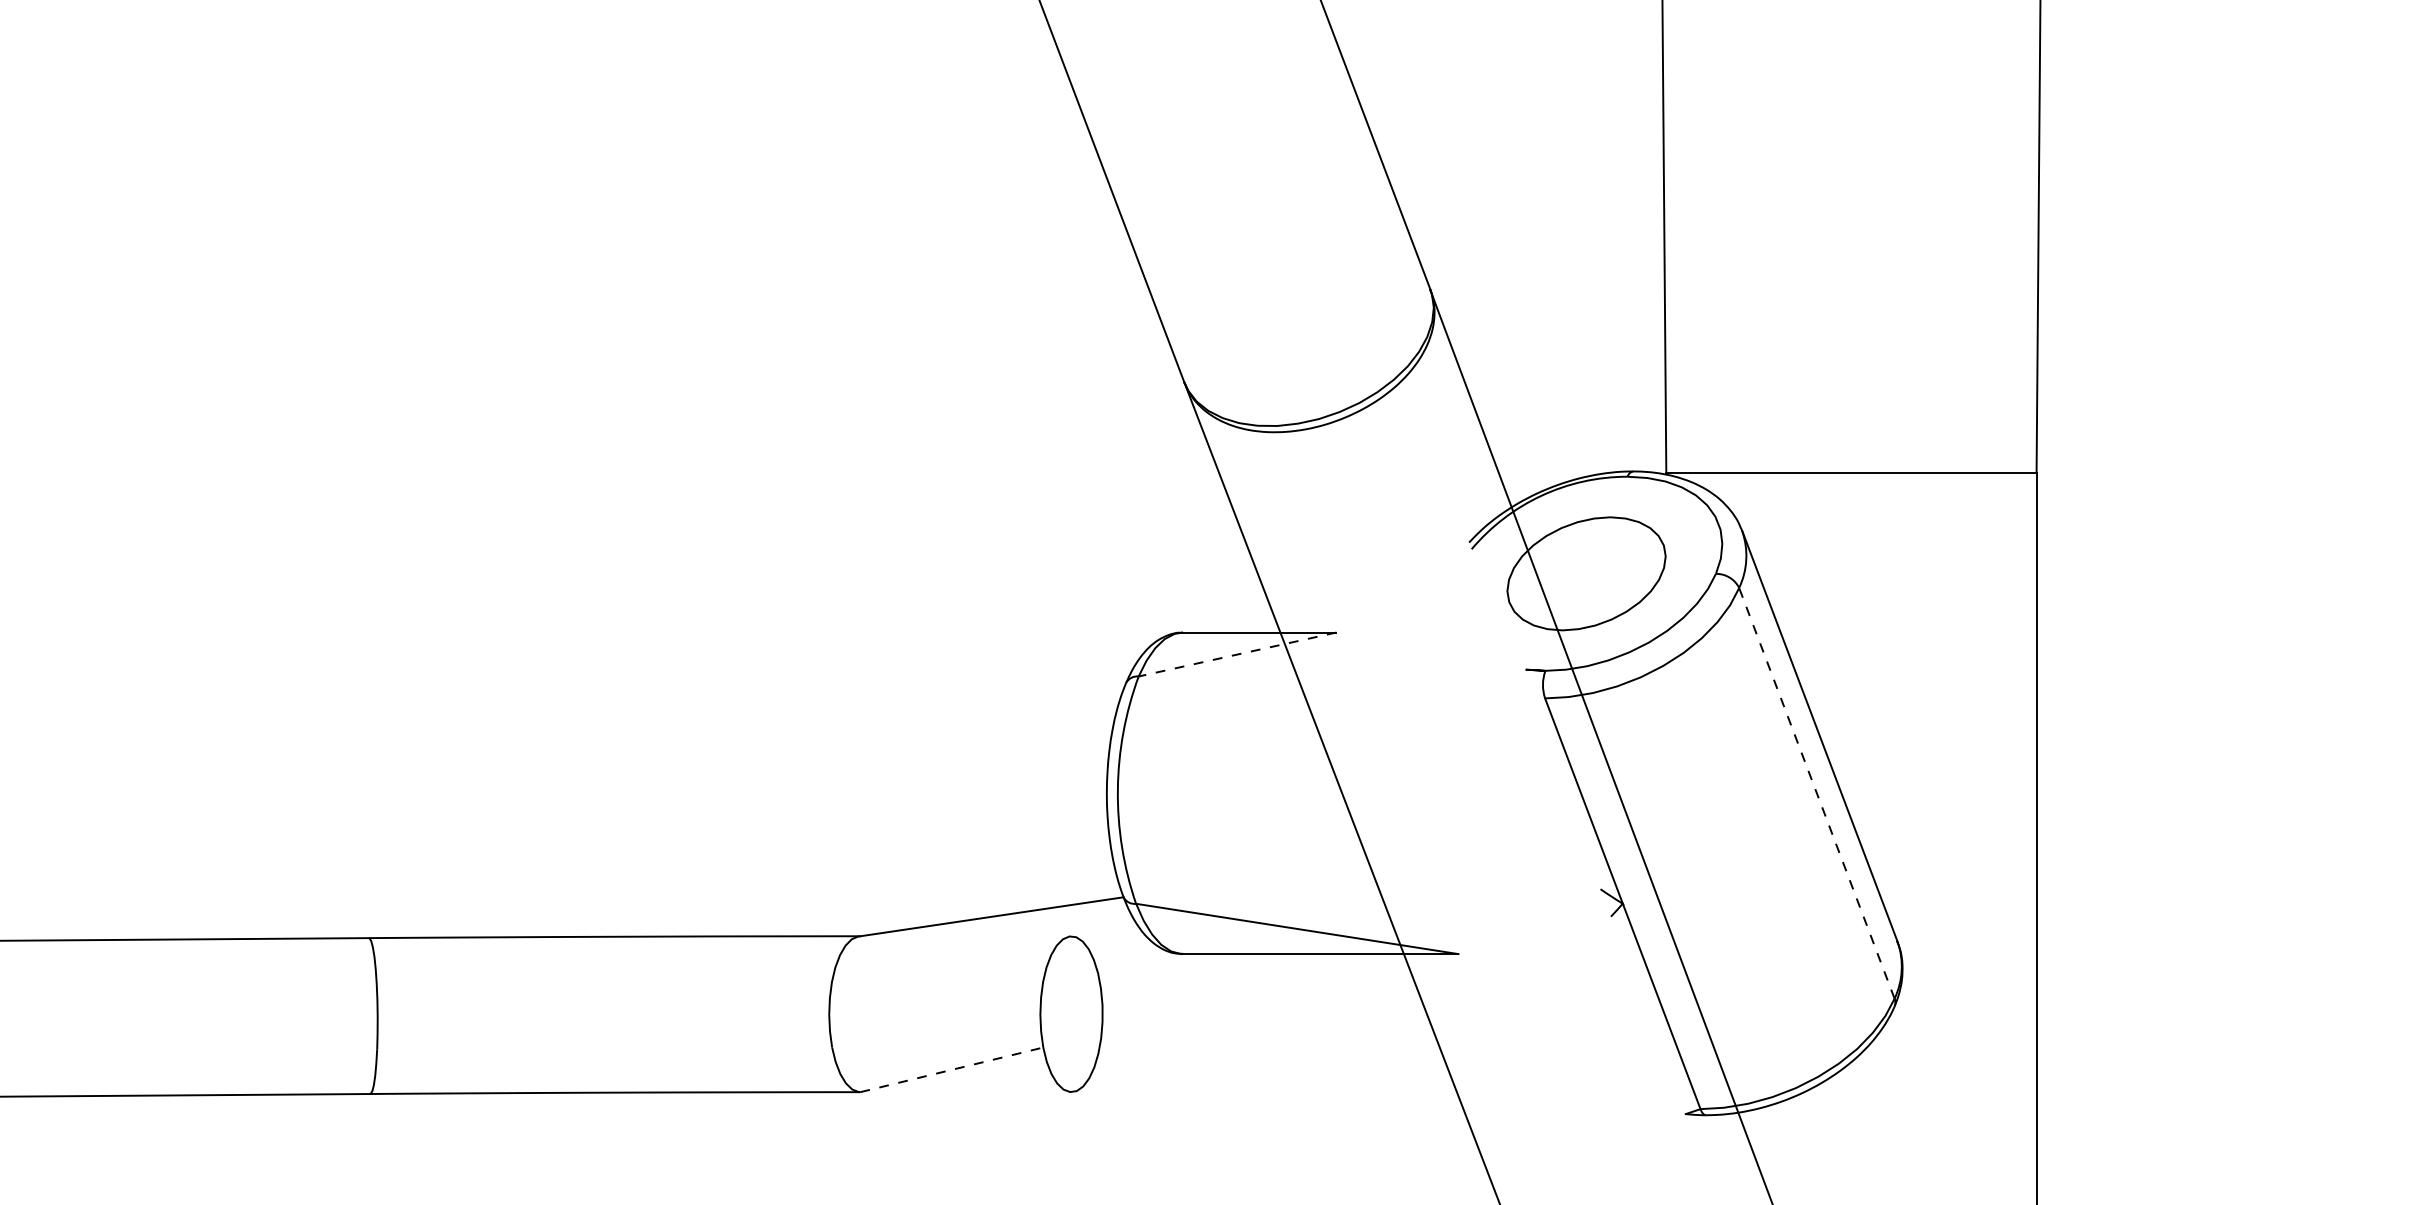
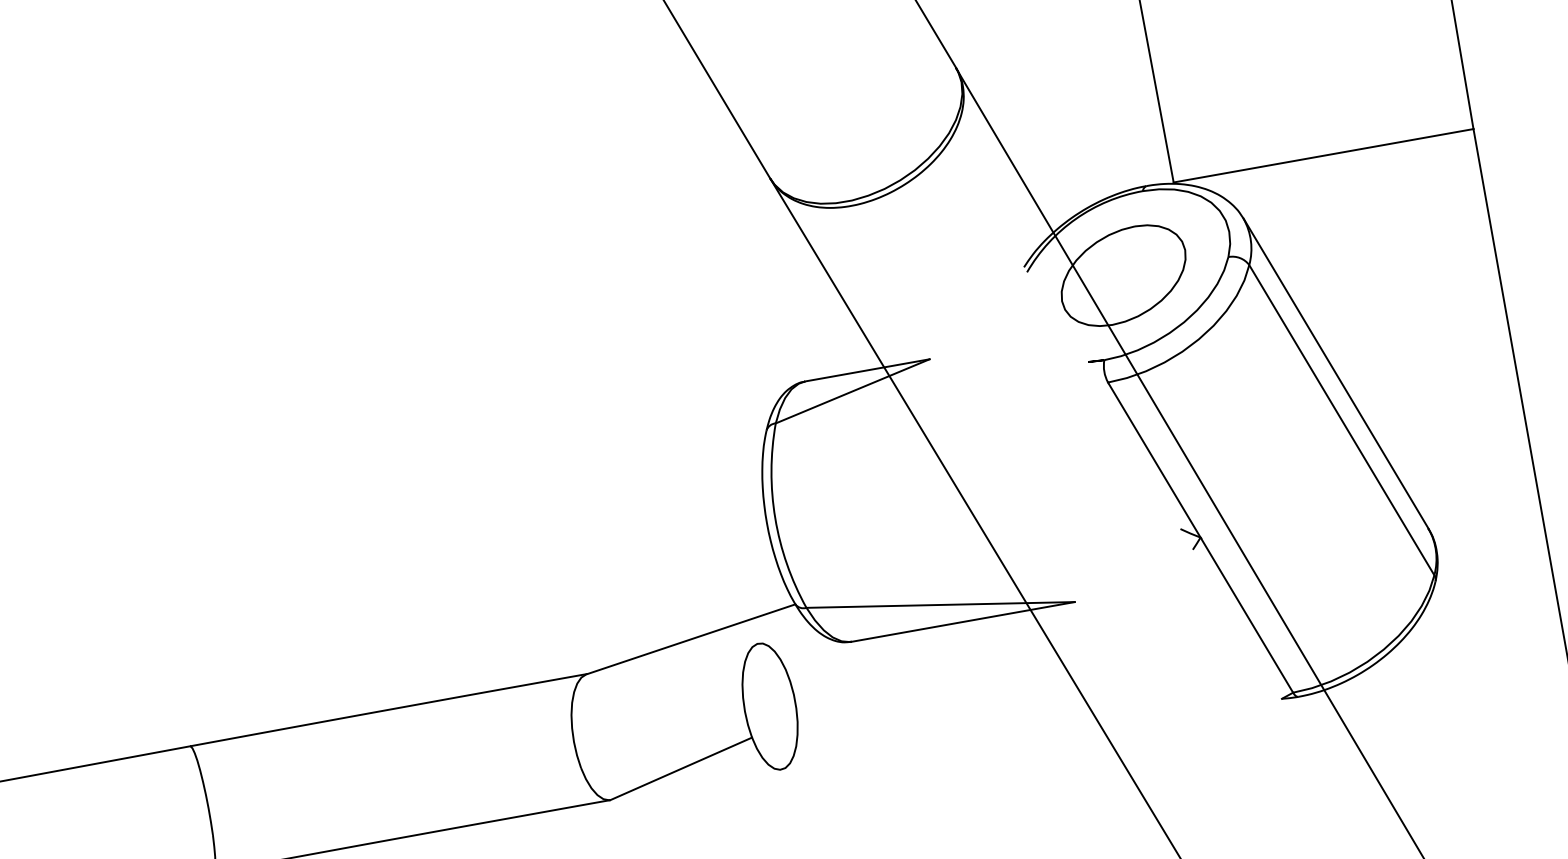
line: (1237, 654) -> (852, 391), dashed -> solid
line: (1816, 793) -> (1341, 420), dashed -> solid
line: (952, 1069) -> (681, 768), dashed -> solid

